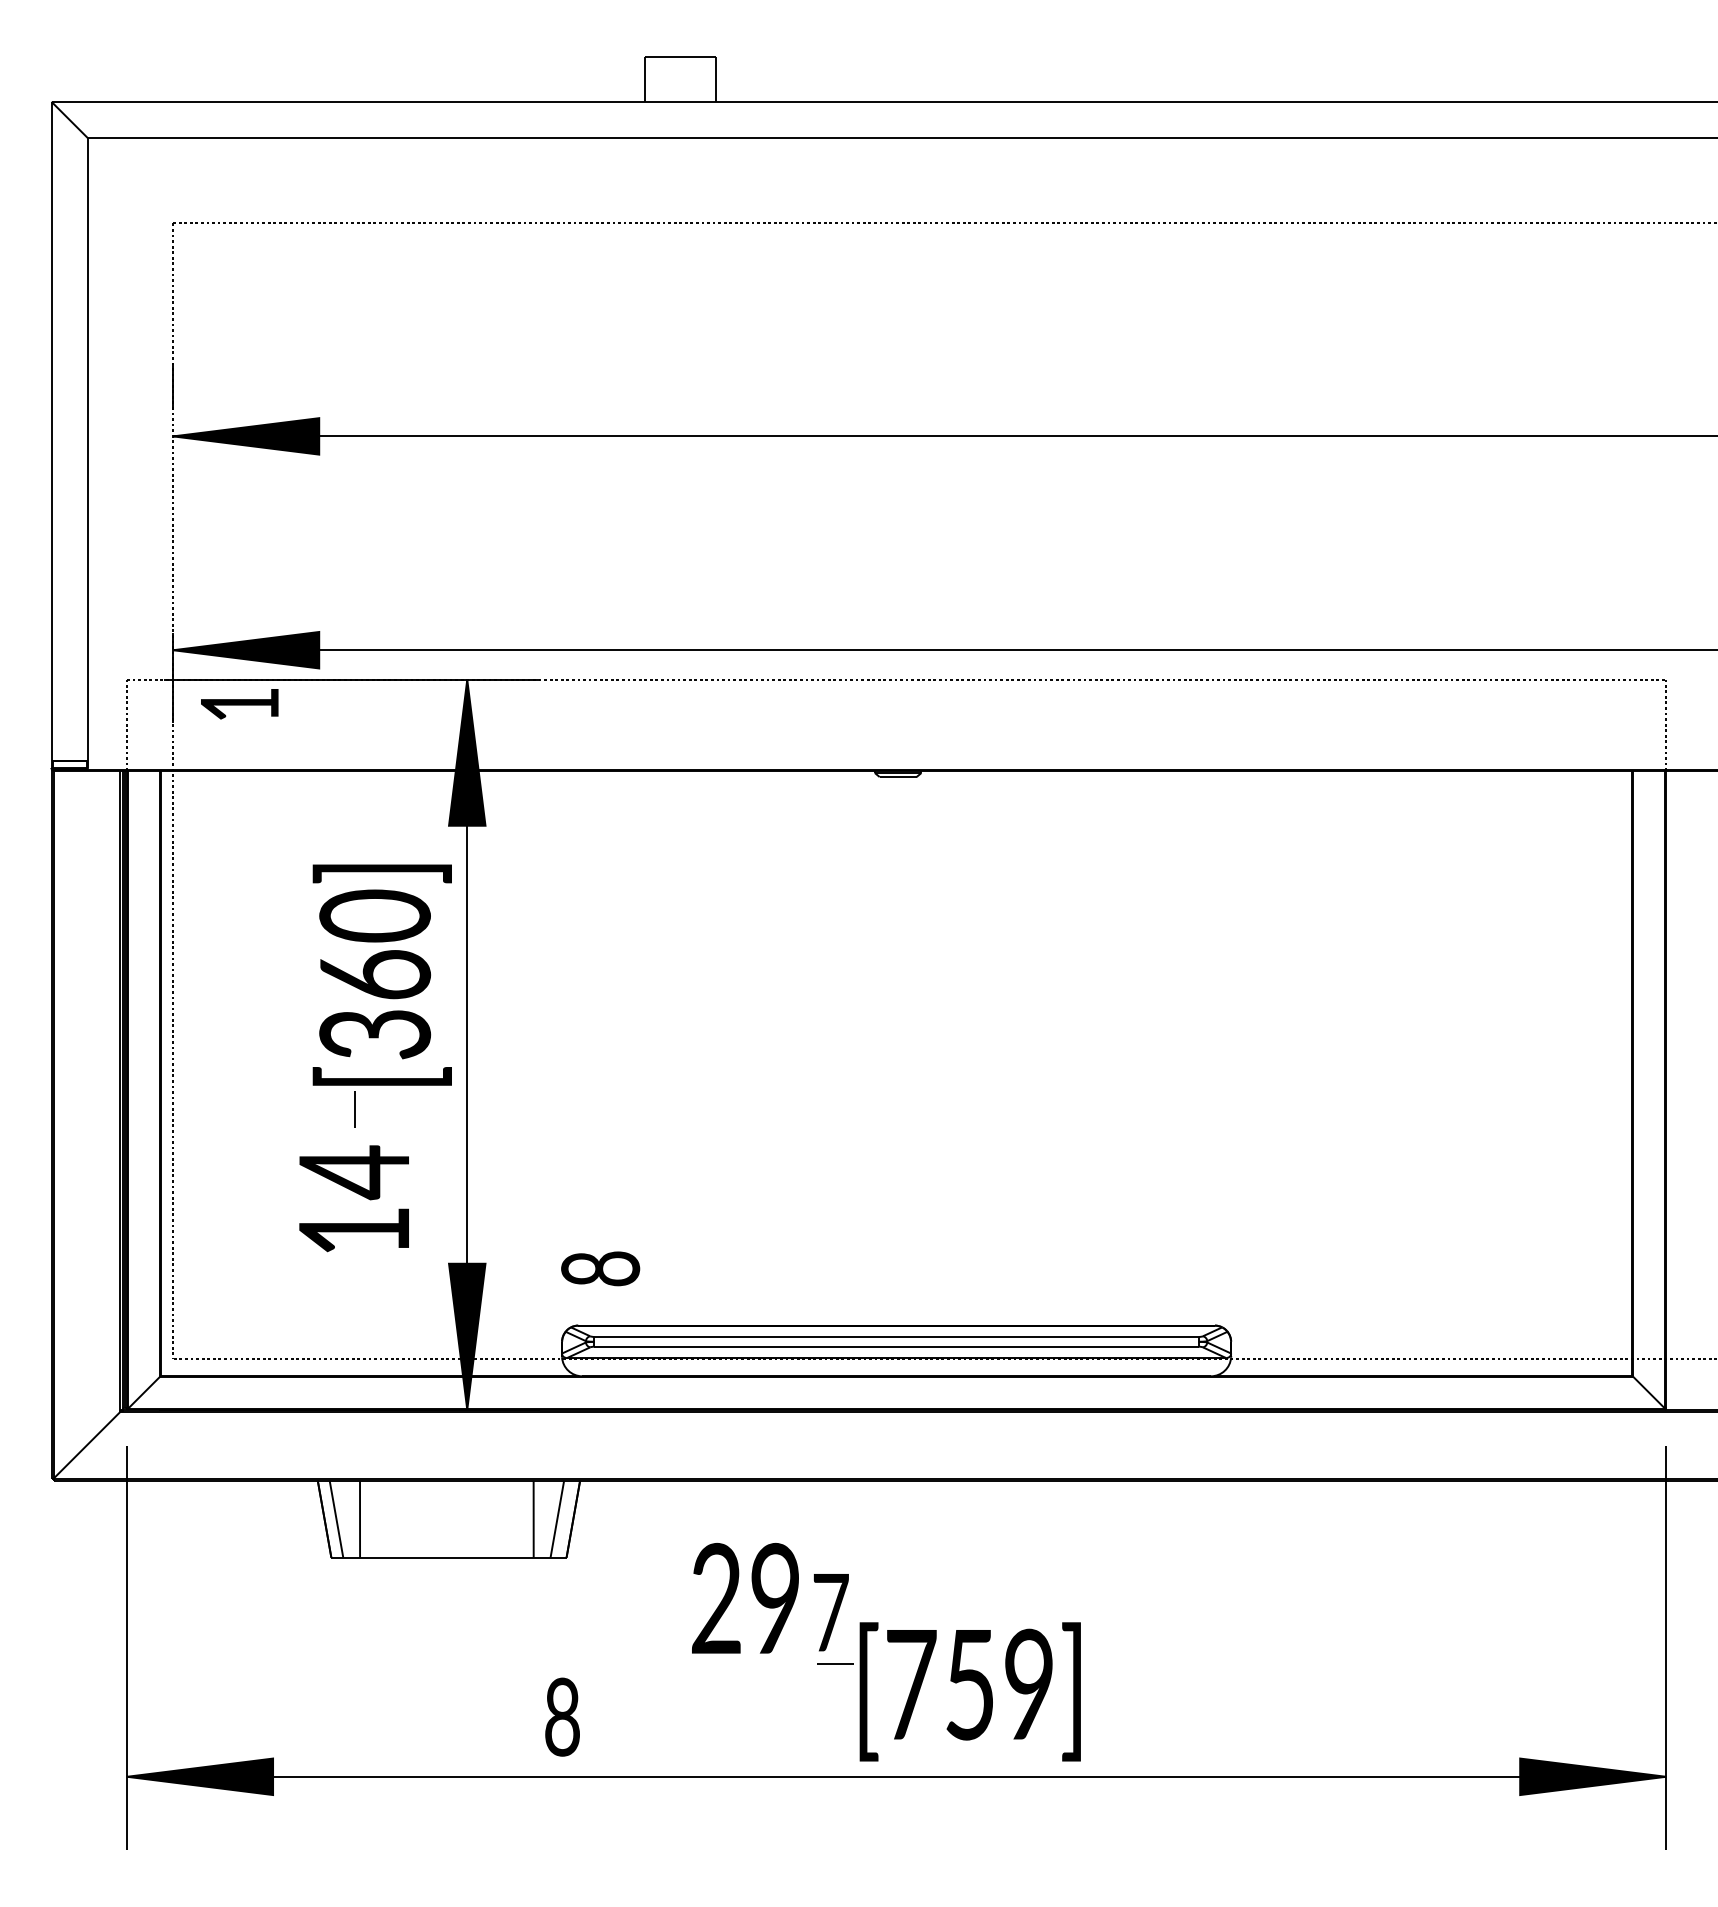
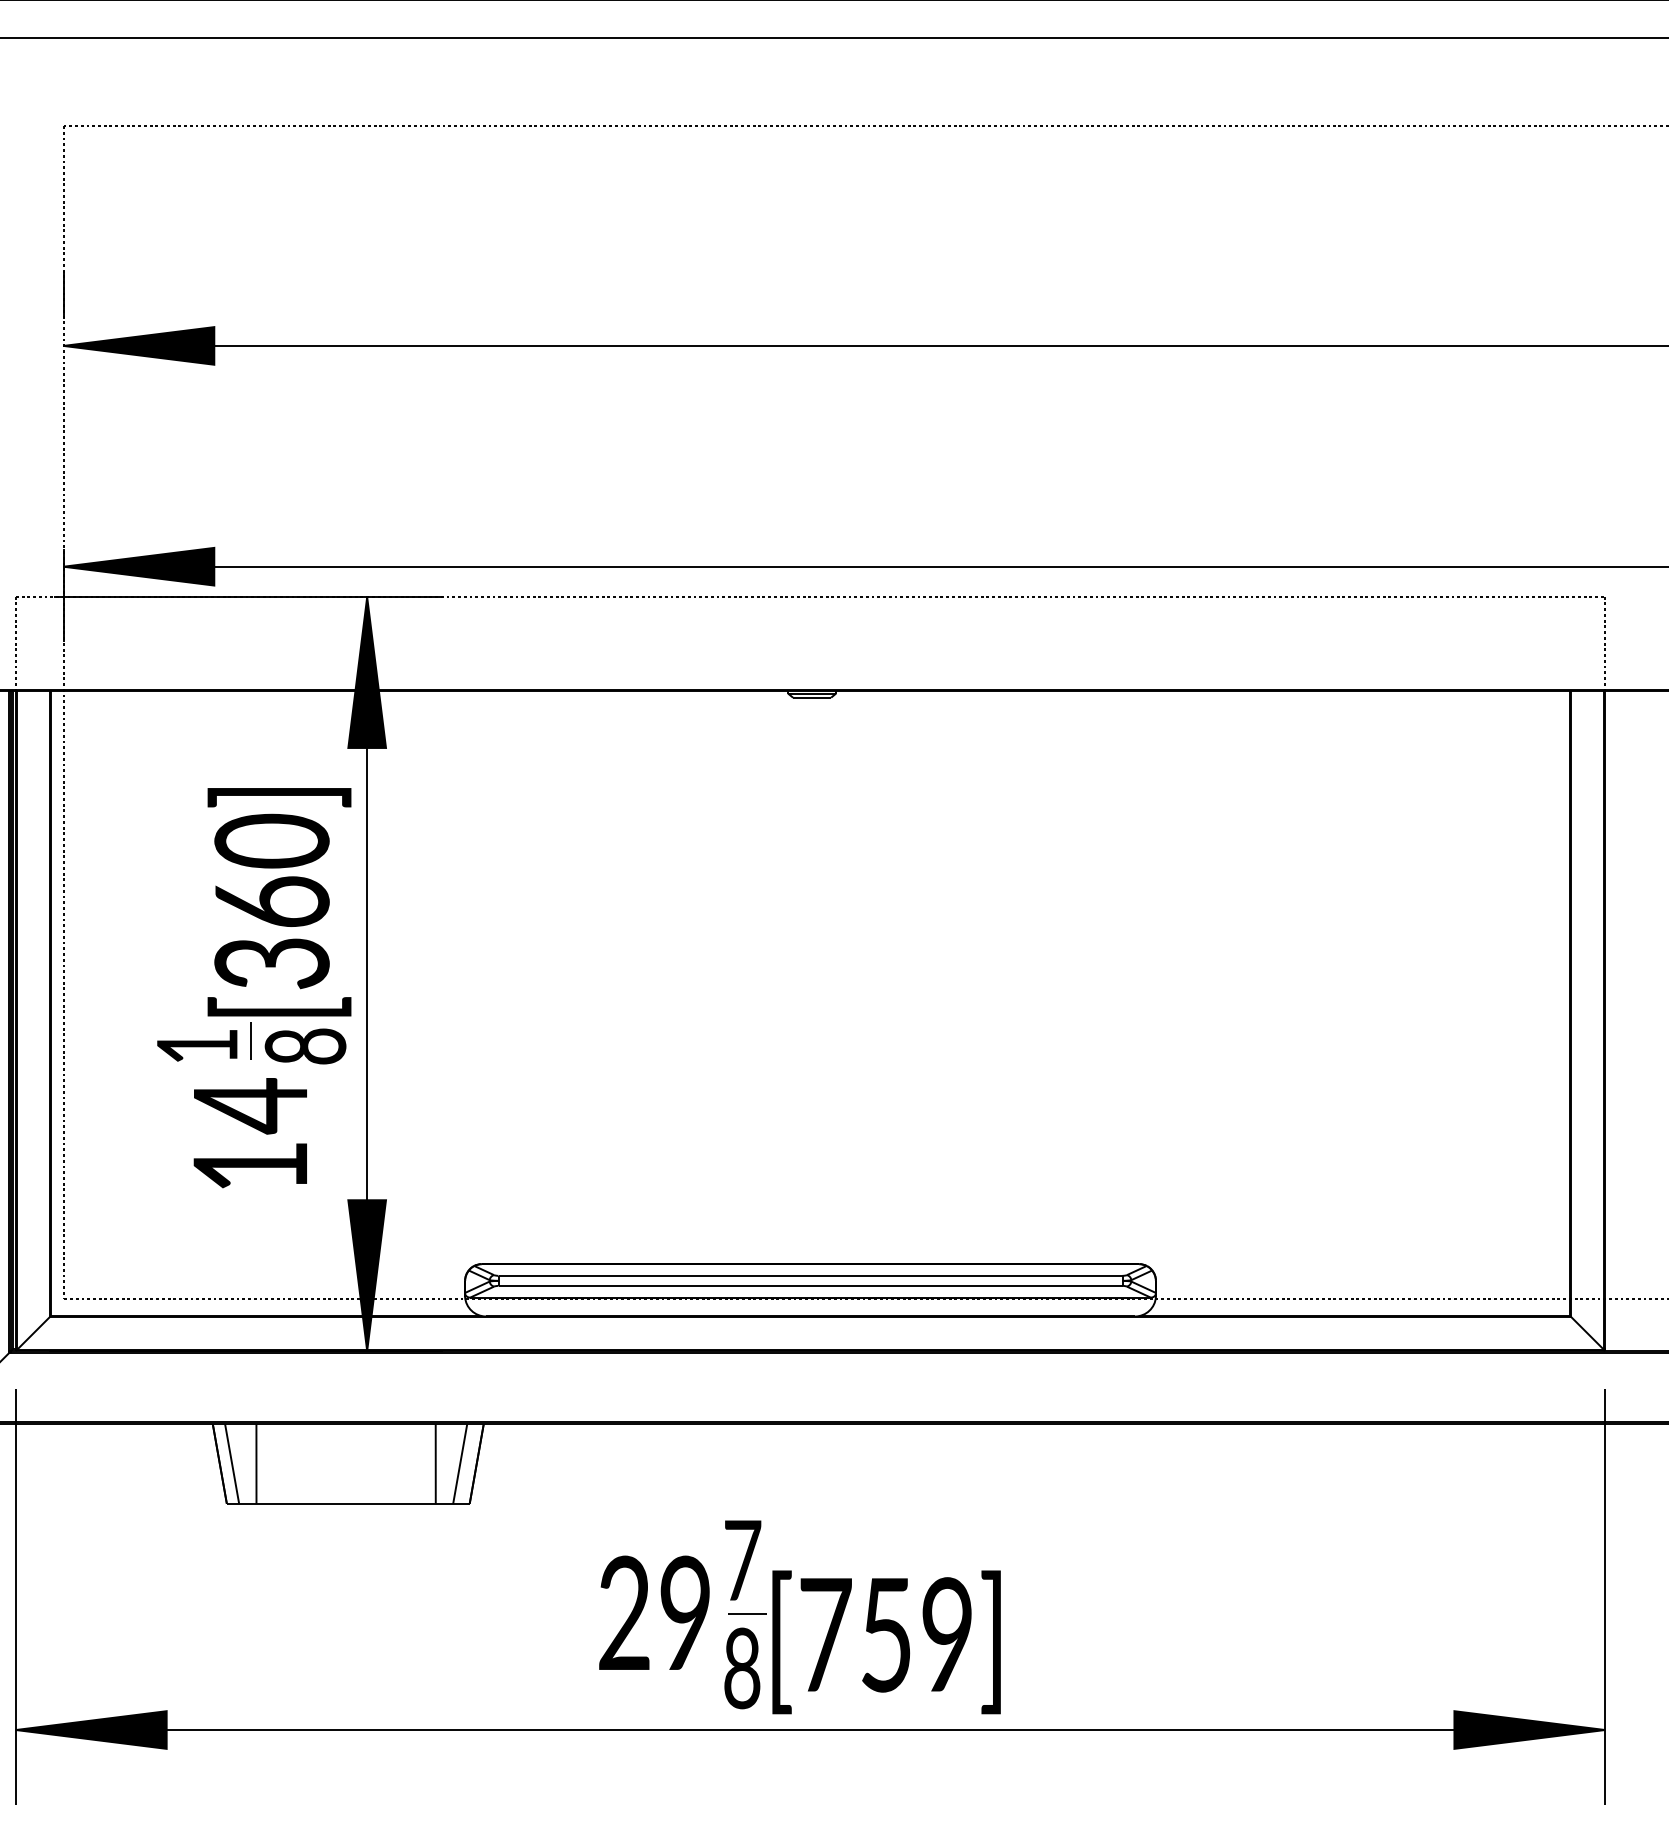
text: (239, 704) -> (197, 1046), moved
text: (600, 1268) -> (305, 1046), moved
text: (745, 1598) -> (654, 1613), moved
text: (562, 1716) -> (742, 1667), moved

